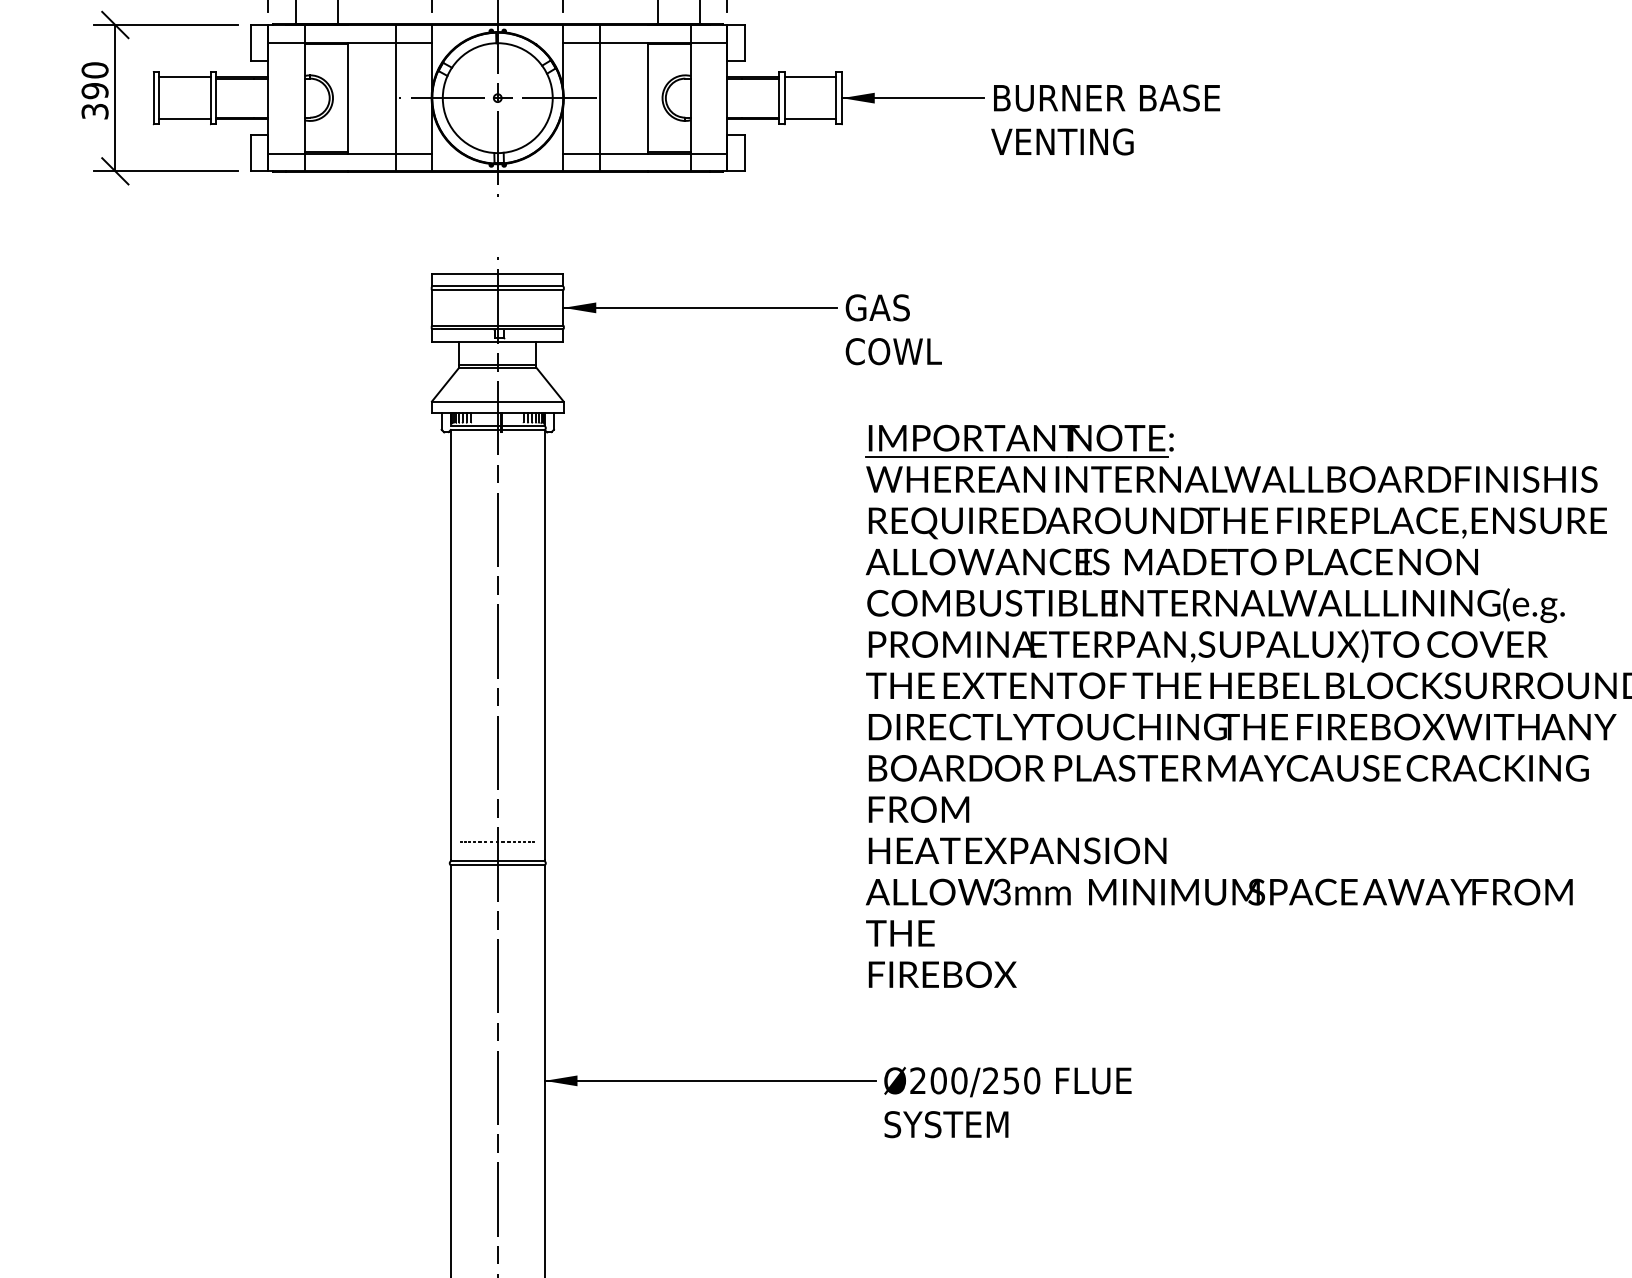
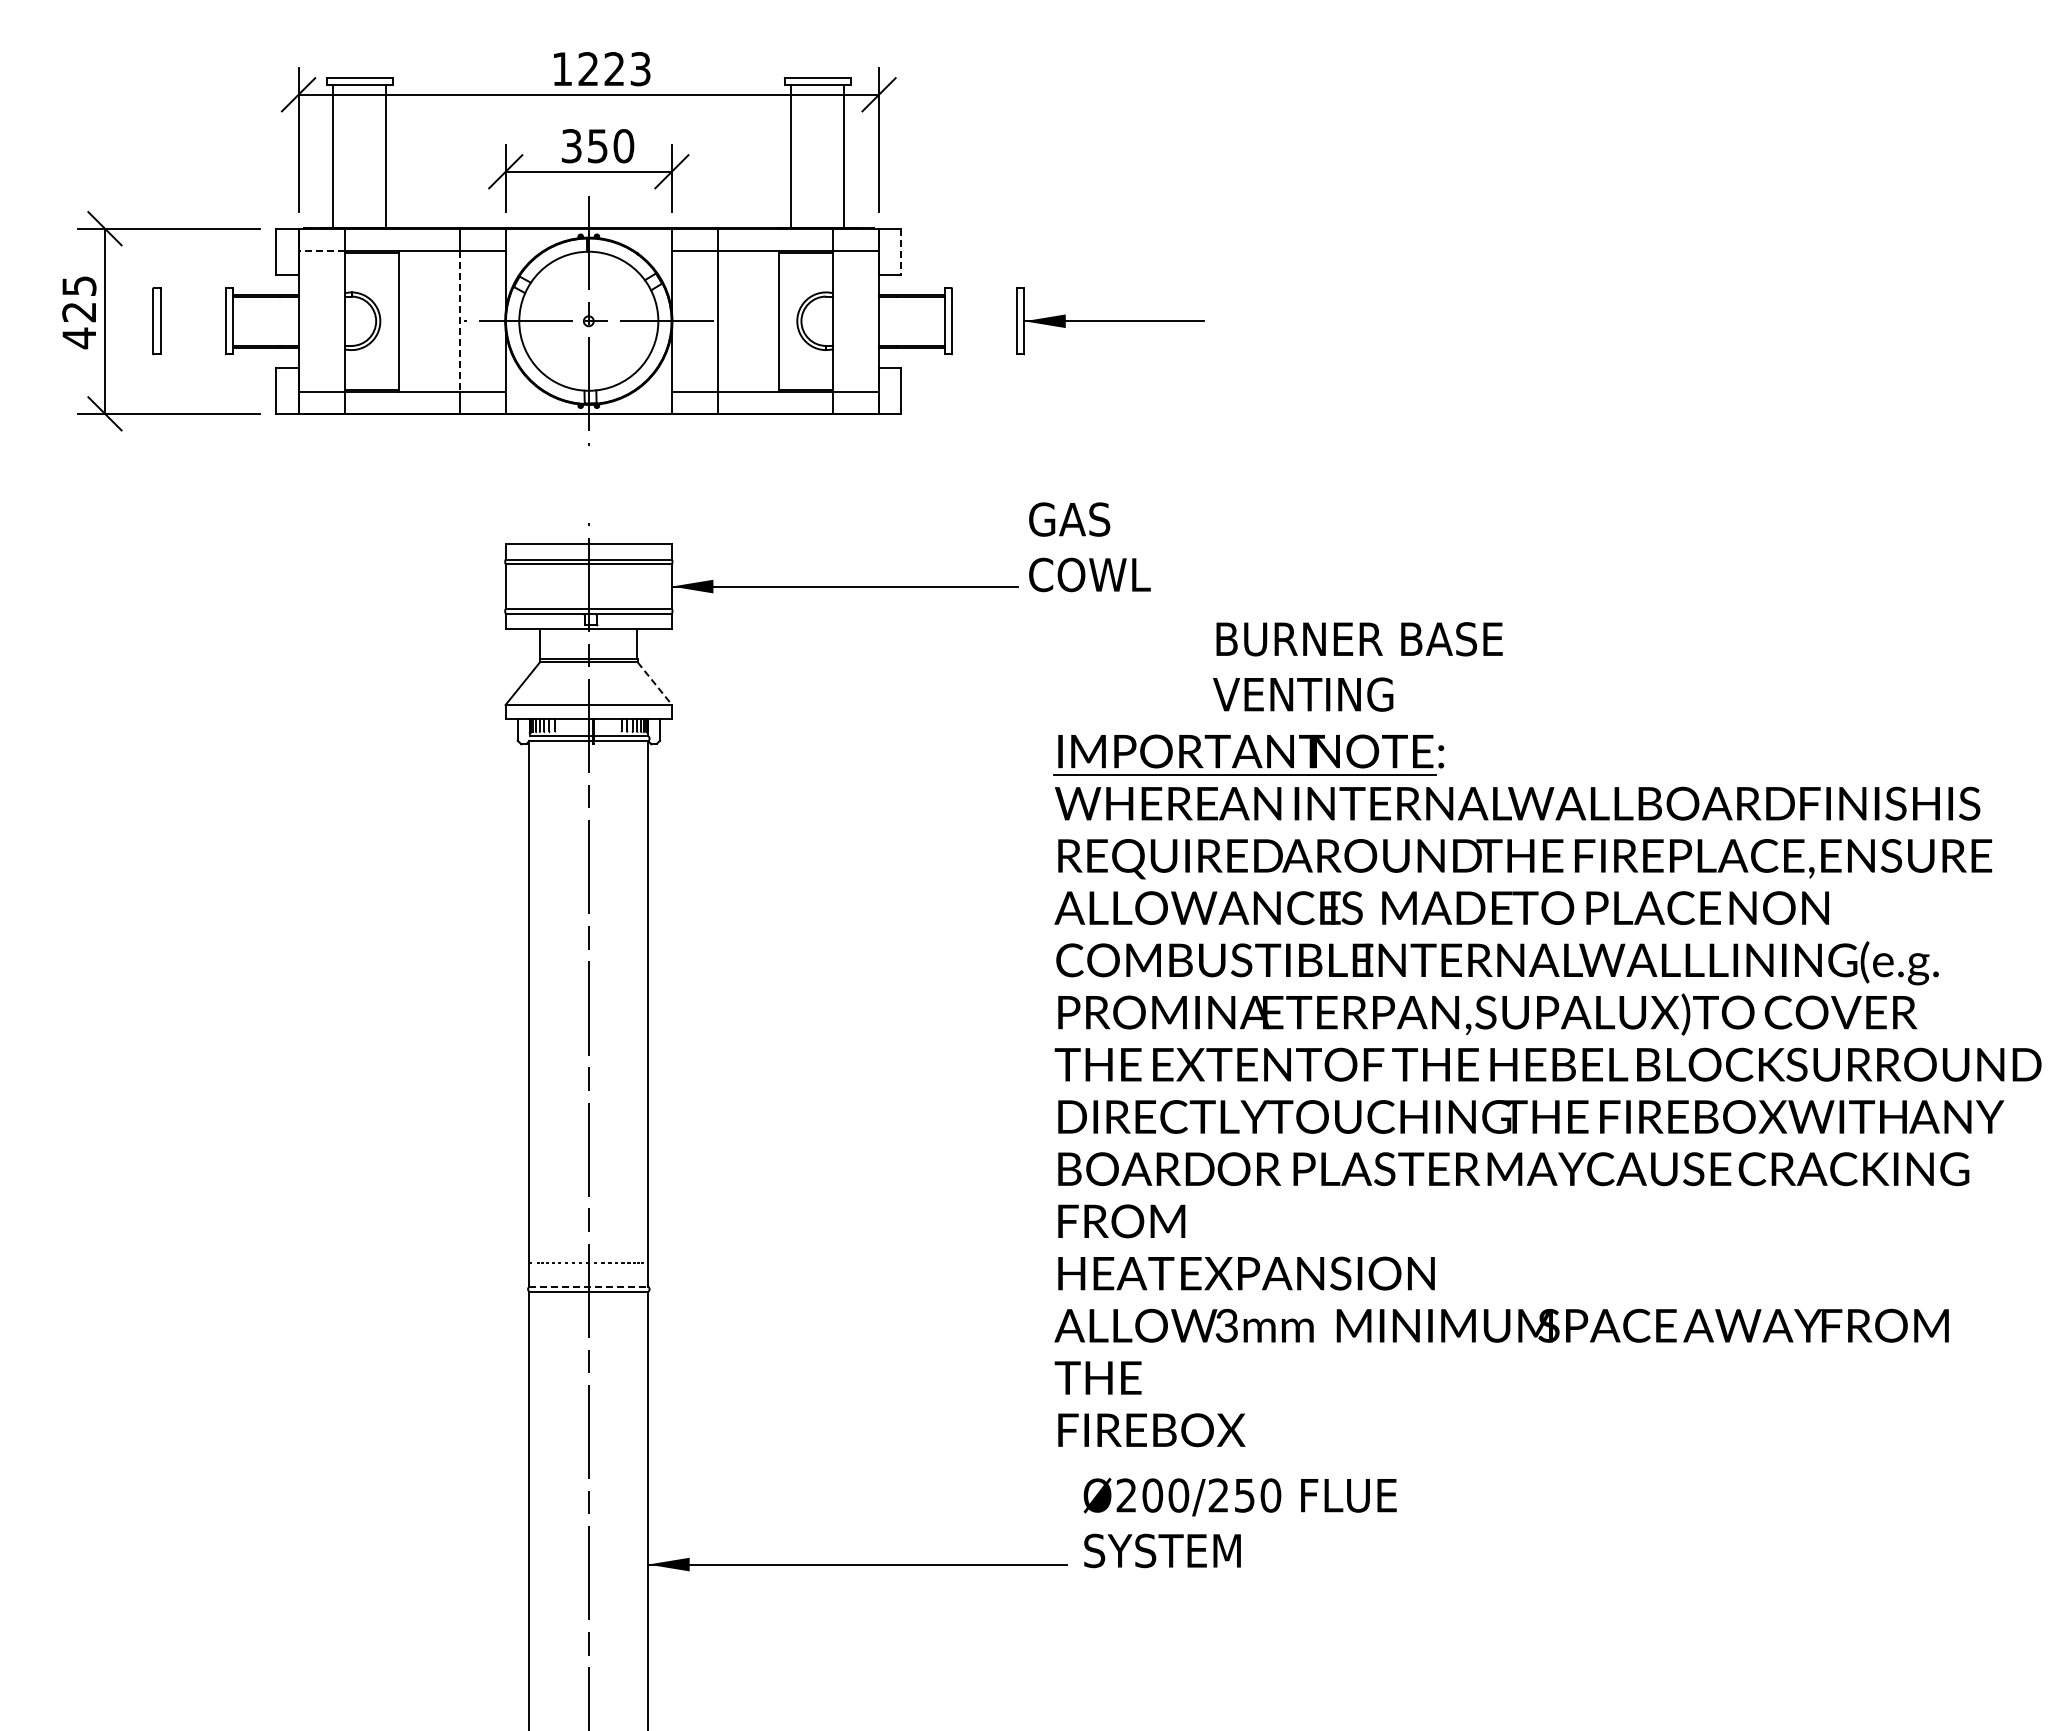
line: (286, 43) -> (321, 251), solid -> dashed
line: (744, 43) -> (901, 252), solid -> dashed
line: (184, 77) -> (192, 294), removed
line: (810, 77) -> (984, 294), removed
text: (95, 91) -> (79, 312), 390 -> 425
line: (395, 98) -> (459, 321), solid -> dashed
line: (184, 118) -> (192, 347), removed
line: (810, 118) -> (984, 347), removed
text: (1105, 119) -> (1357, 666), moved
text: (893, 329) -> (1089, 547), moved
line: (550, 385) -> (655, 684), solid -> dashed
line: (498, 861) -> (589, 1286), solid -> dashed
text: (1007, 1102) -> (1239, 1522), moved

